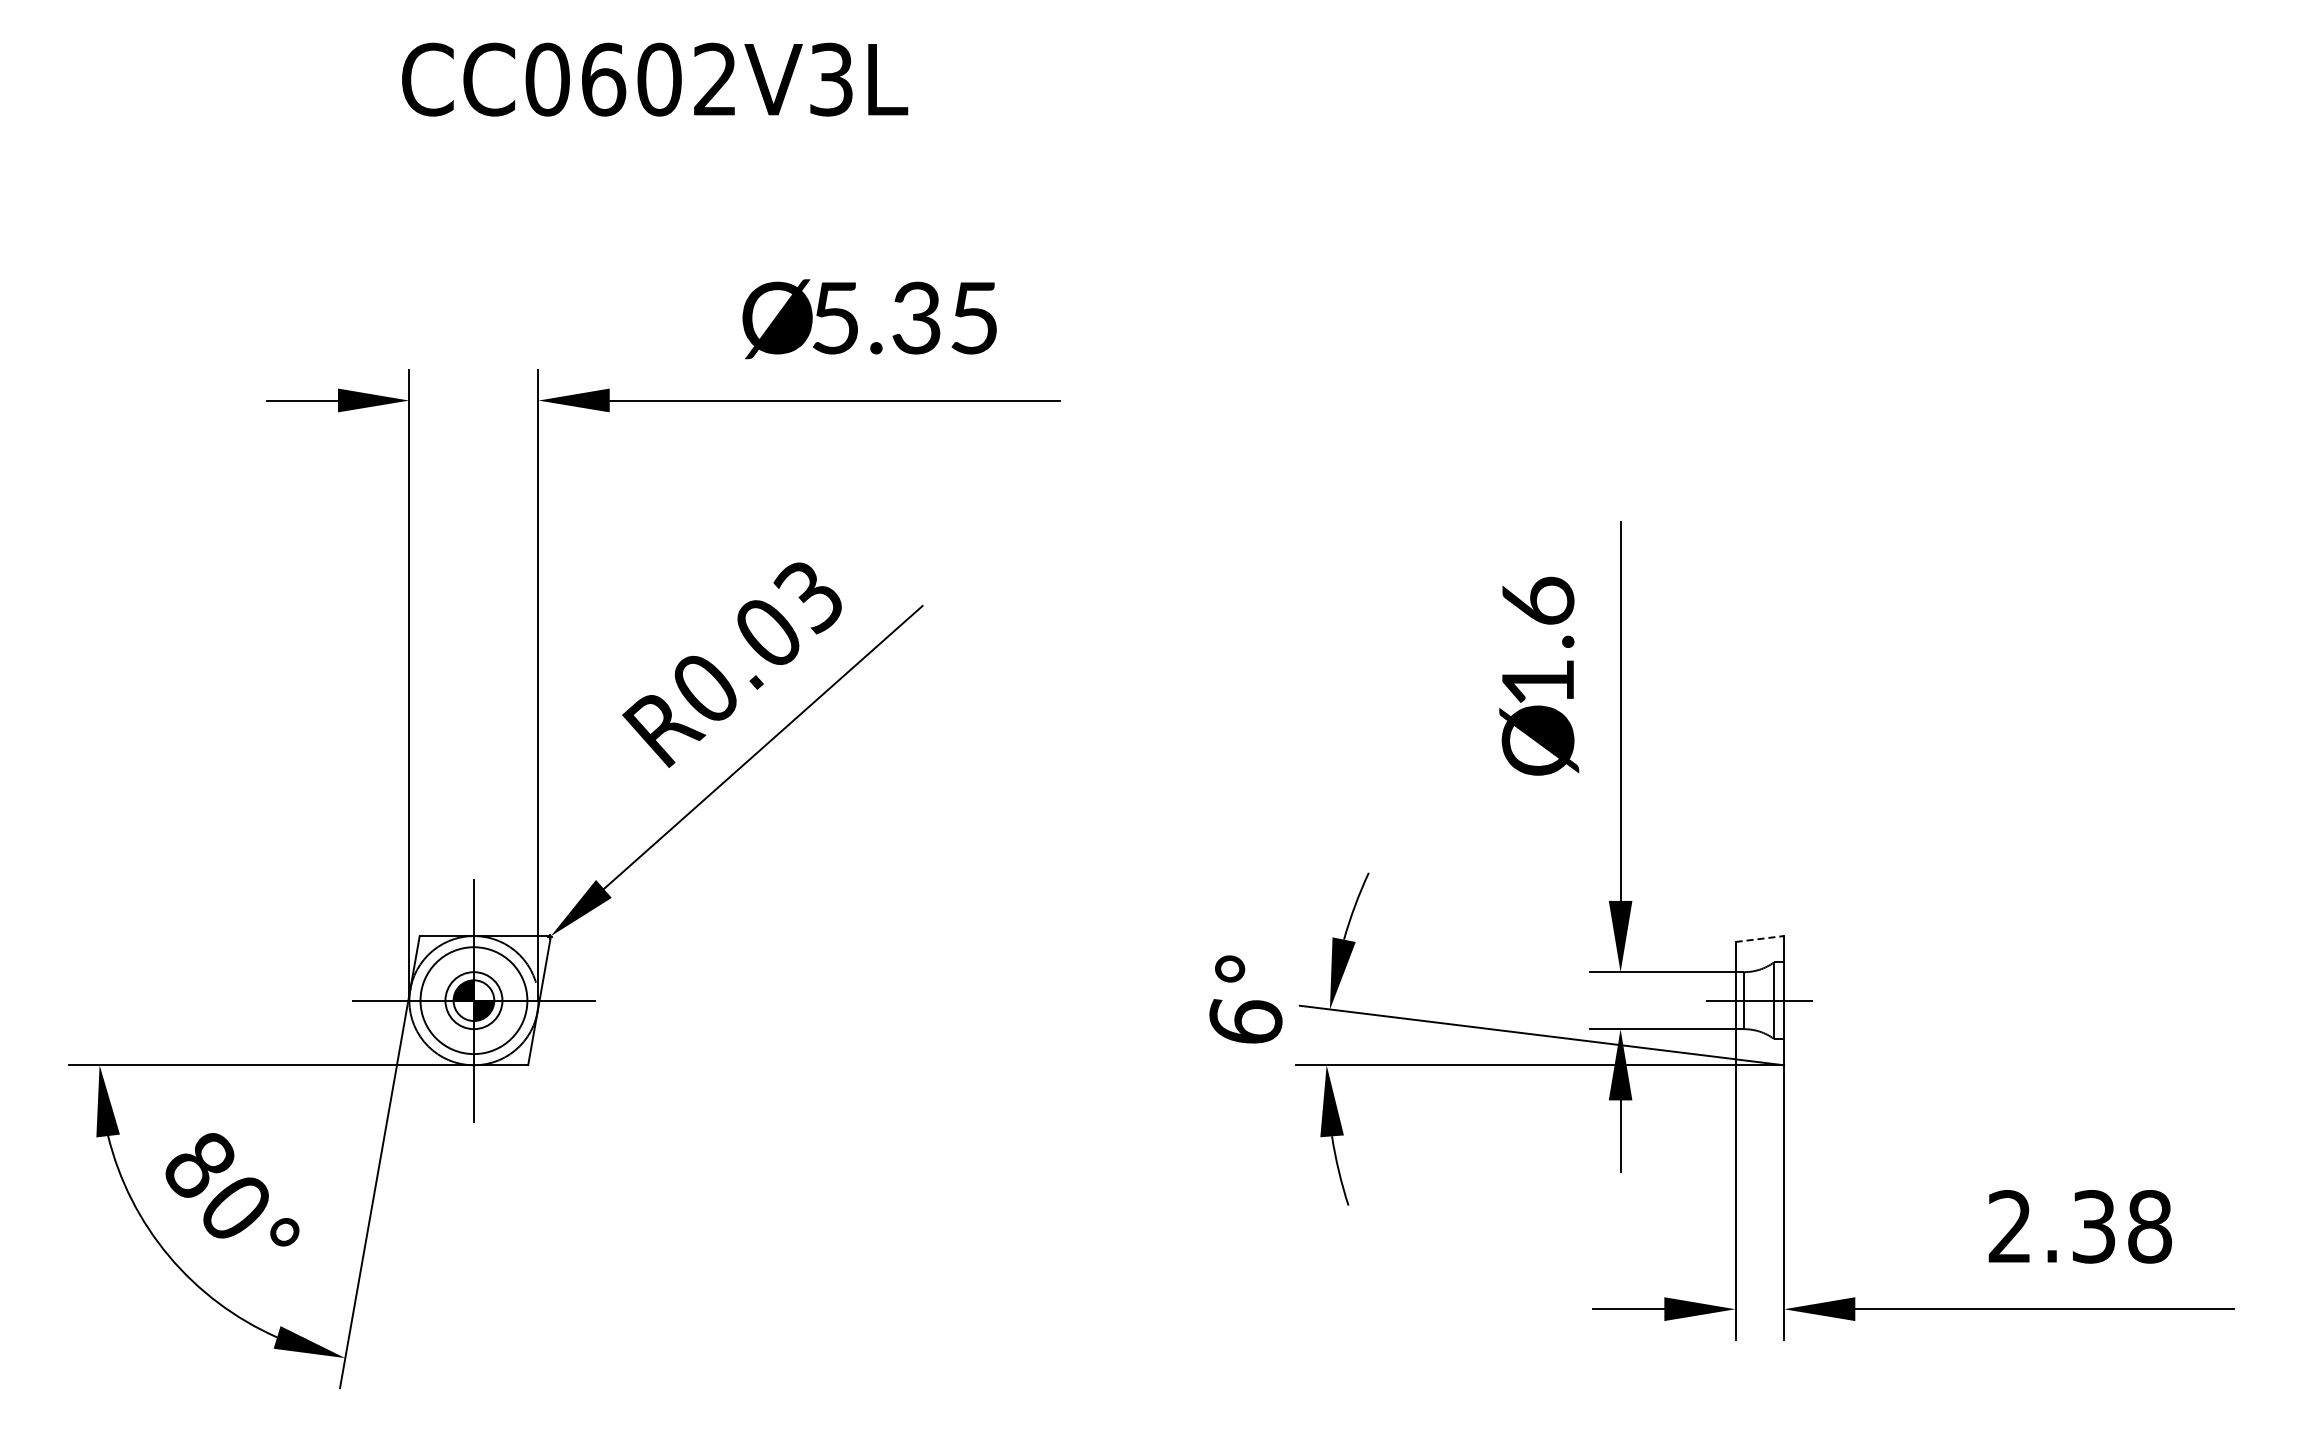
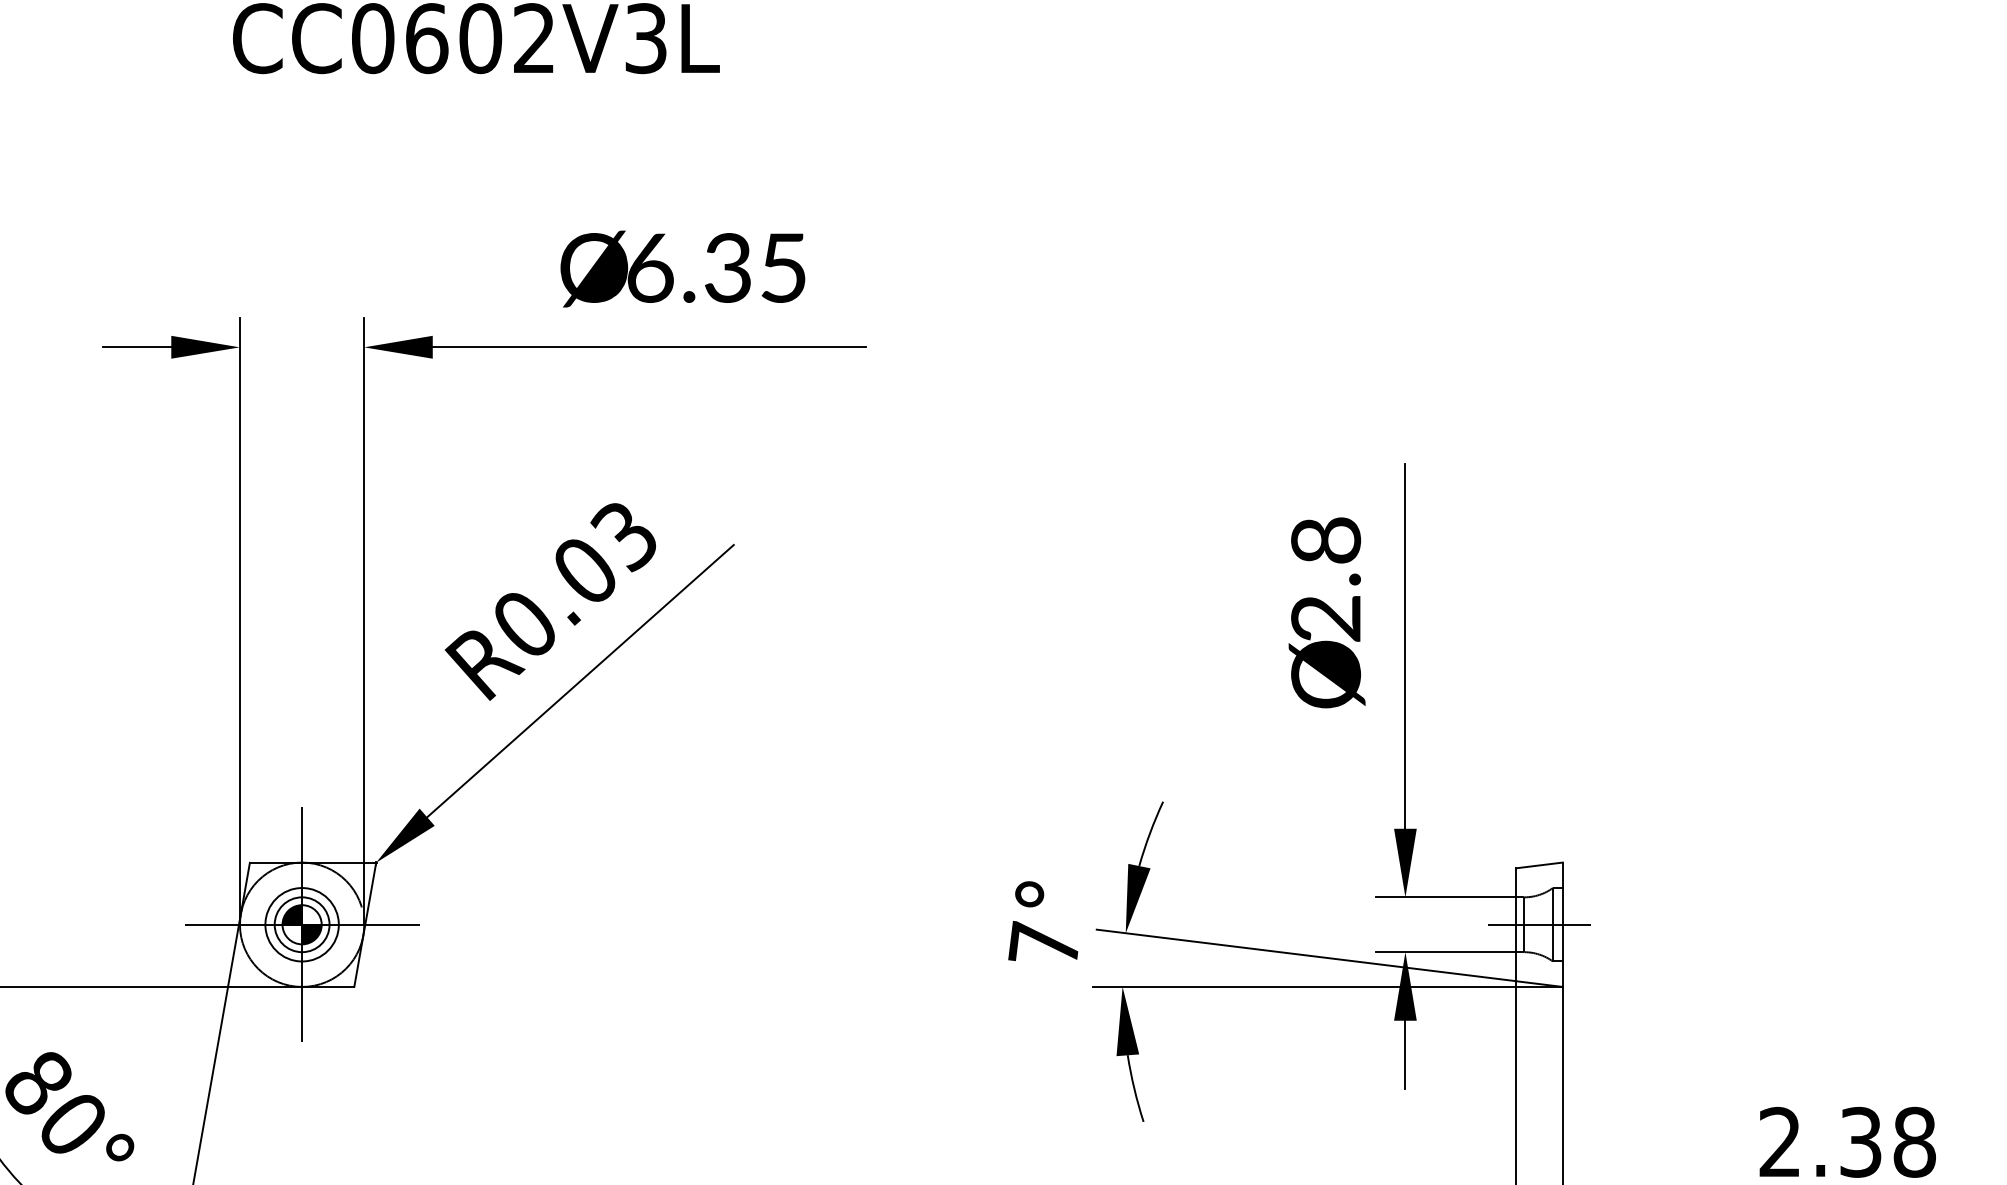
text: (836, 318) -> (650, 268), 5.35 -> 6.35
text: (1537, 641) -> (1325, 579), 1.6 -> 2.8
line: (1760, 938) -> (1540, 864), dashed -> solid
circle: (473, 1000) -> (301, 924), size x0.71
text: (1244, 1019) -> (1043, 942), 6° -> 7°

